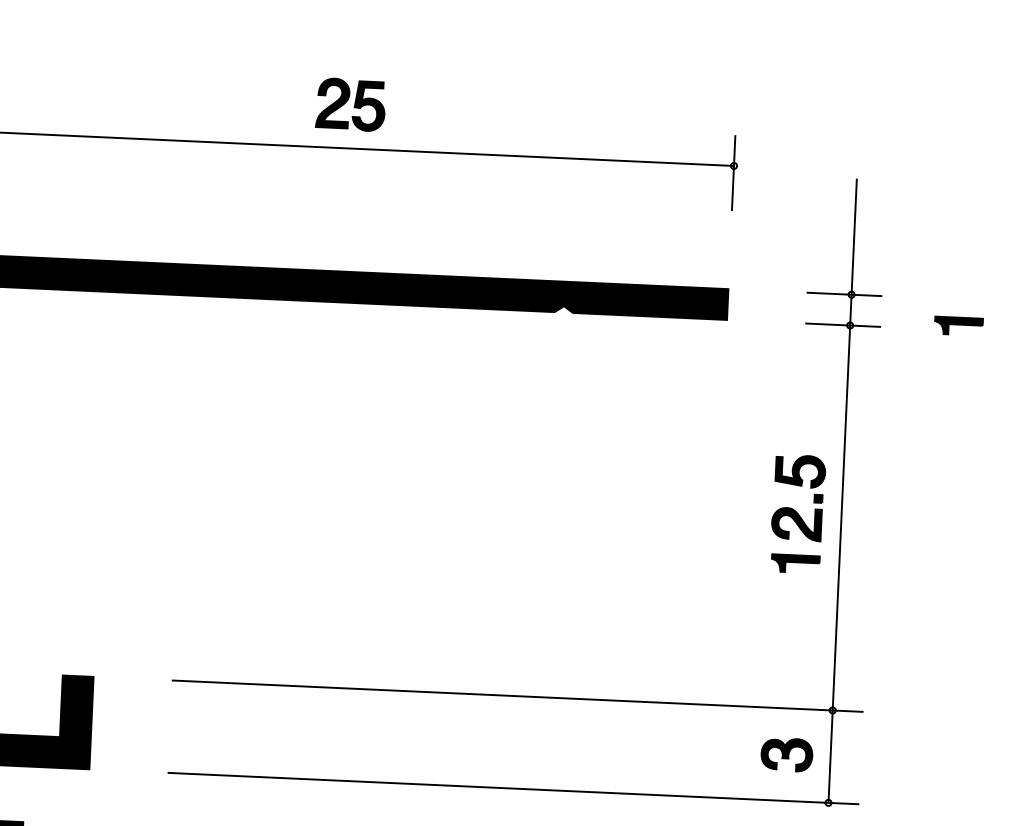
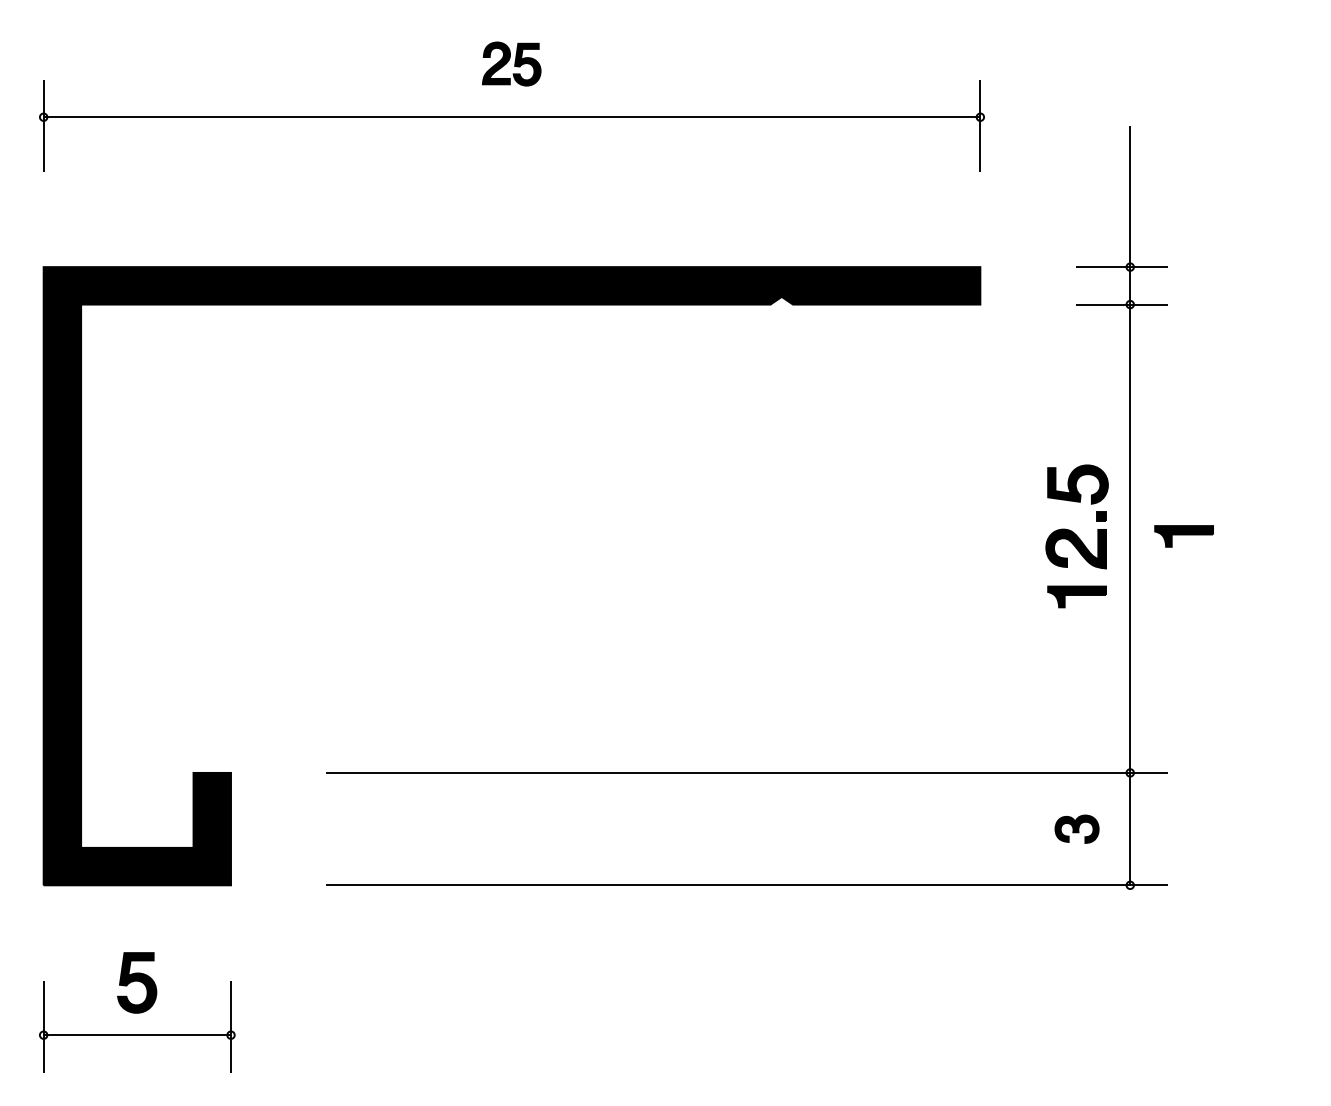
part: (350, 104) -> (511, 63), size x0.7
part: (958, 326) -> (1183, 536), moved
part: (786, 754) -> (1076, 828), size x0.7

